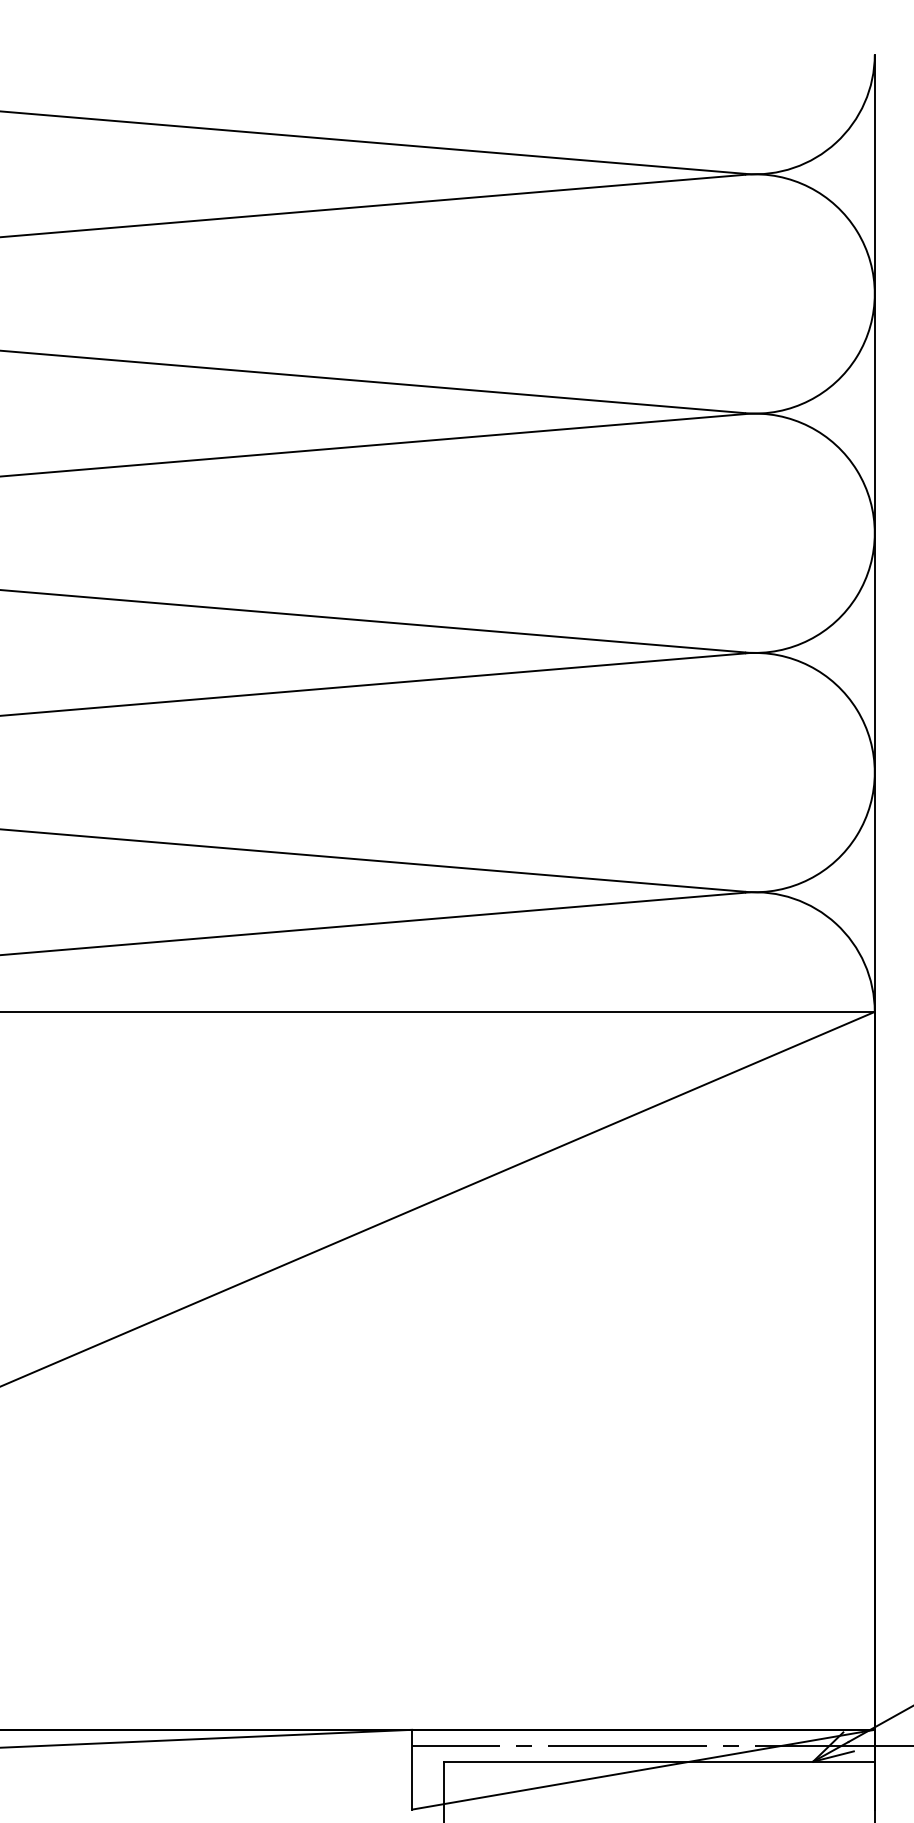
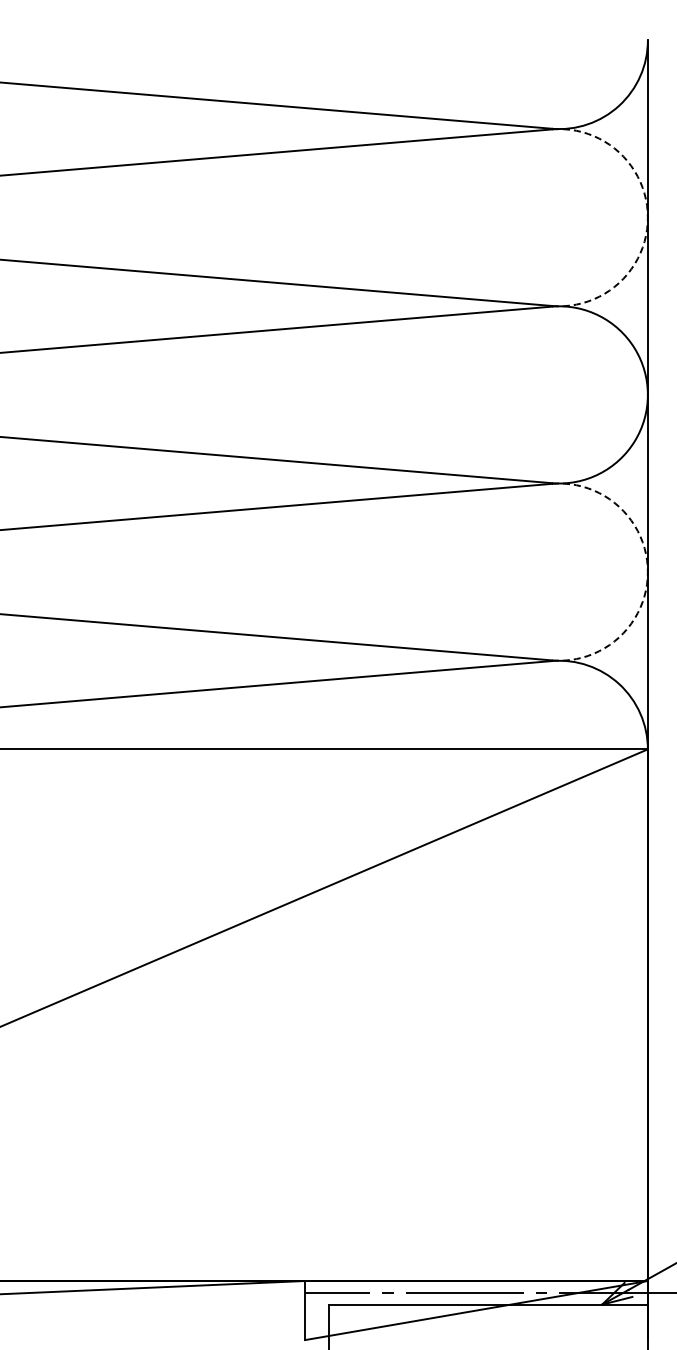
arc: (874, 293) -> (647, 217), solid -> dashed
arc: (874, 773) -> (647, 572), solid -> dashed

